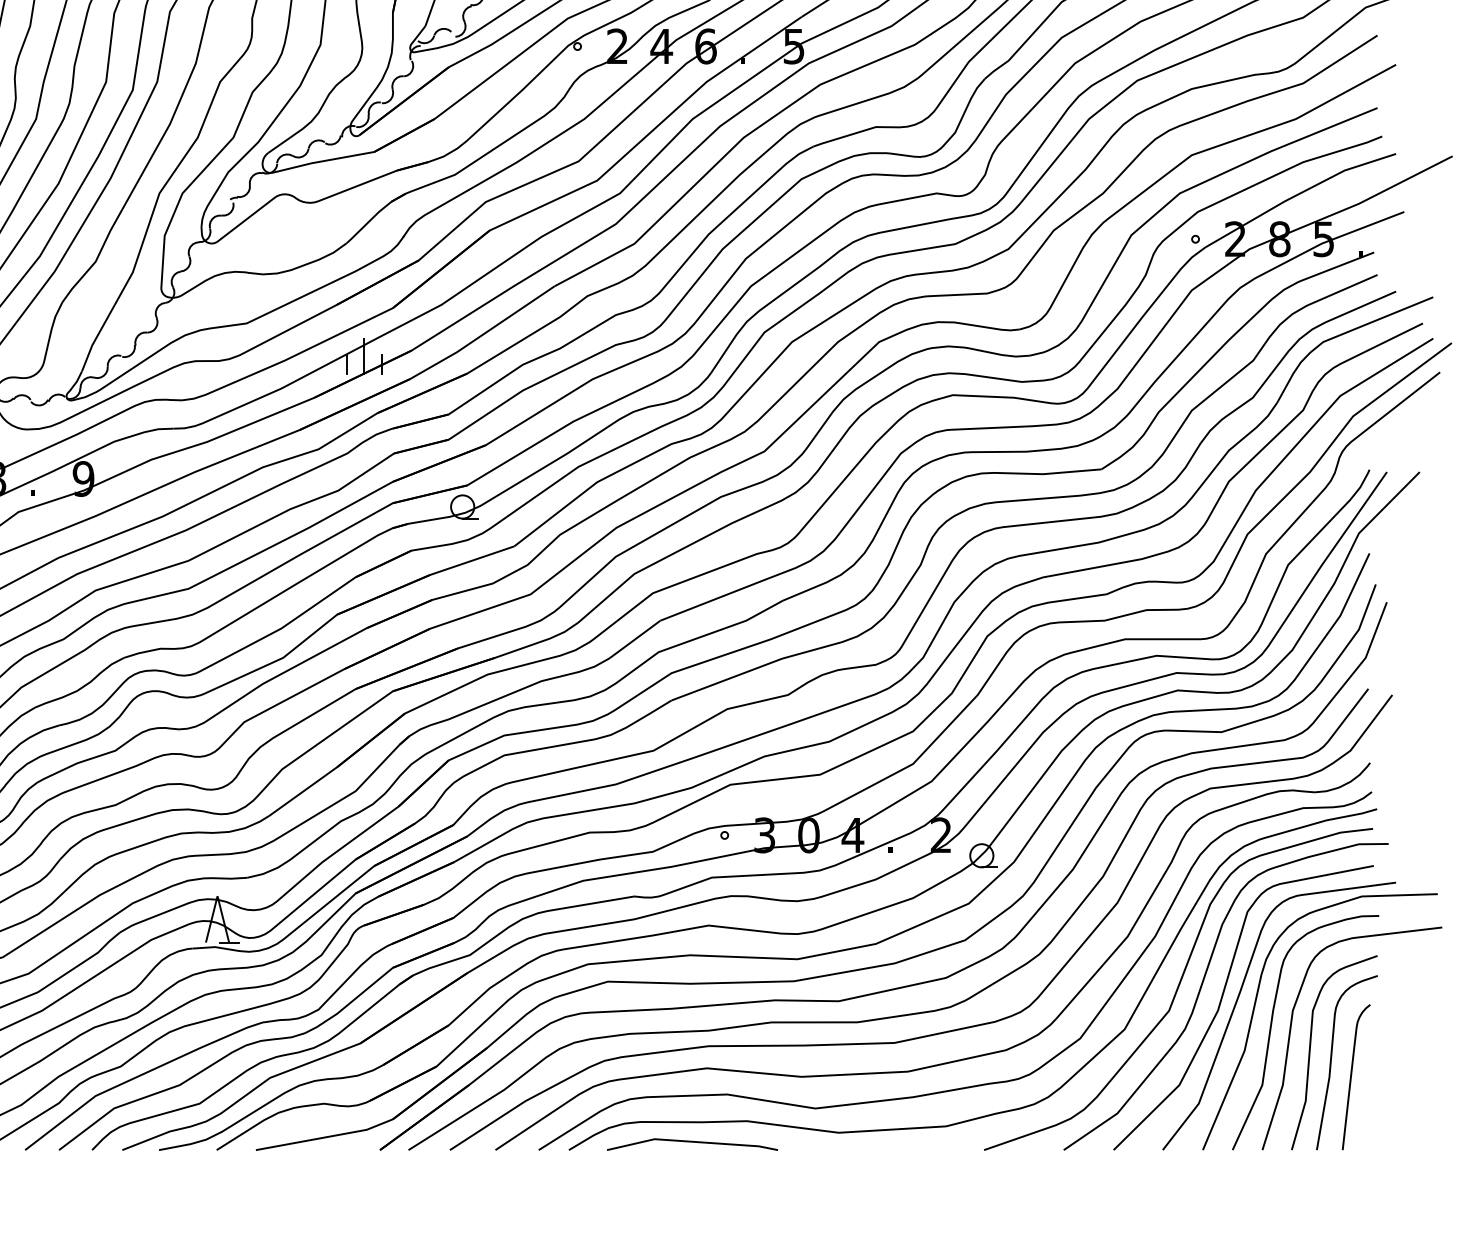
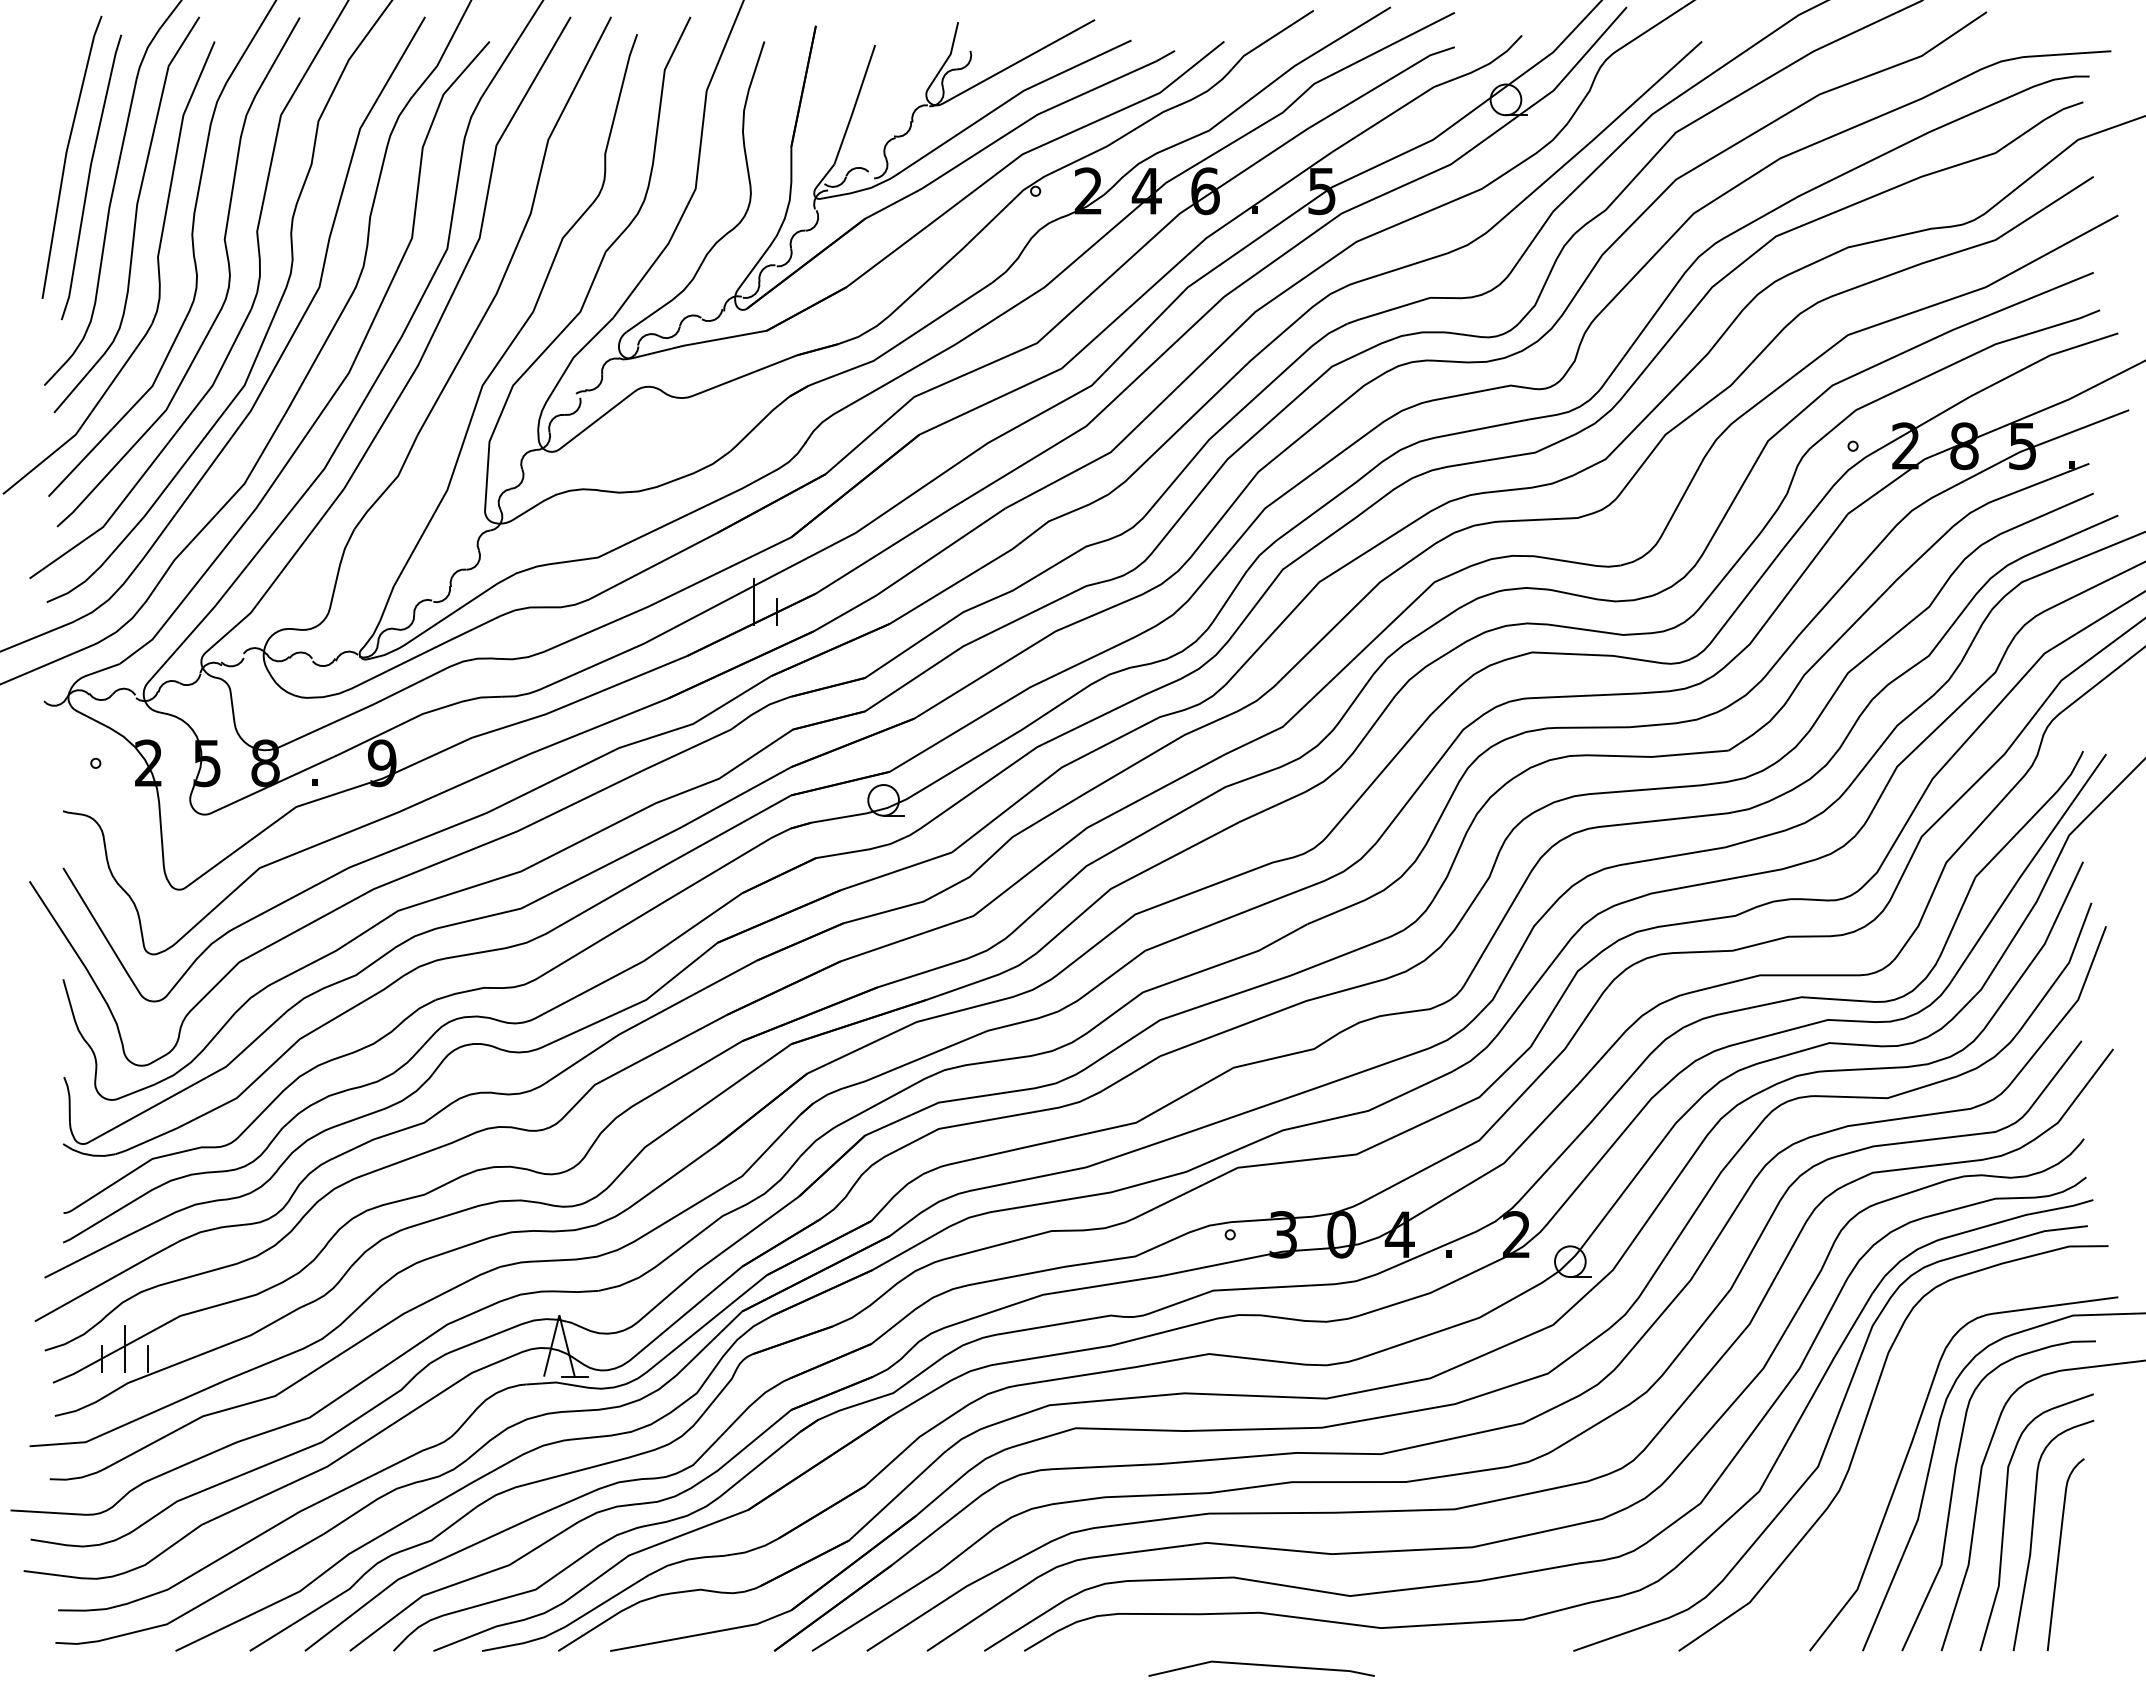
line: (346, 364) -> (730, 611), removed
curve: (1222, 999) -> (1888, 1451), removed
line: (693, 1142) -> (1263, 1666), moved

